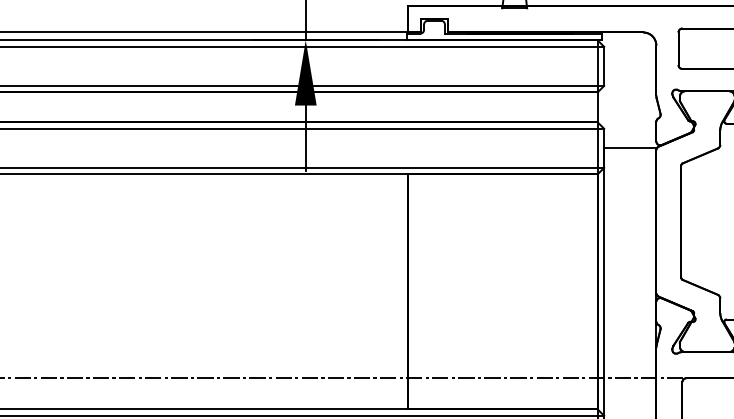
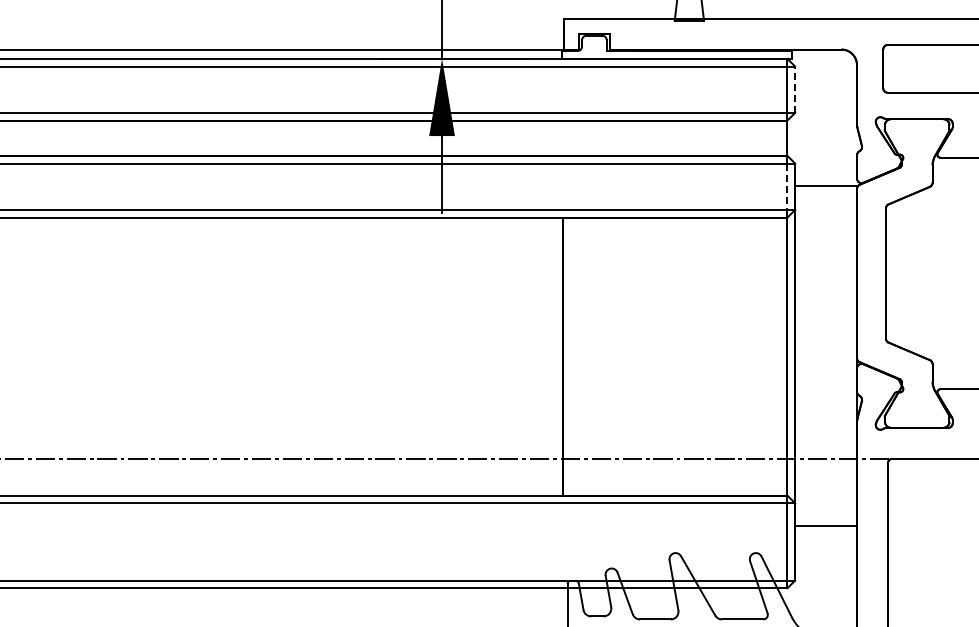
line: (604, 66) -> (795, 89), solid -> dashed
line: (597, 148) -> (787, 187), solid -> dashed

